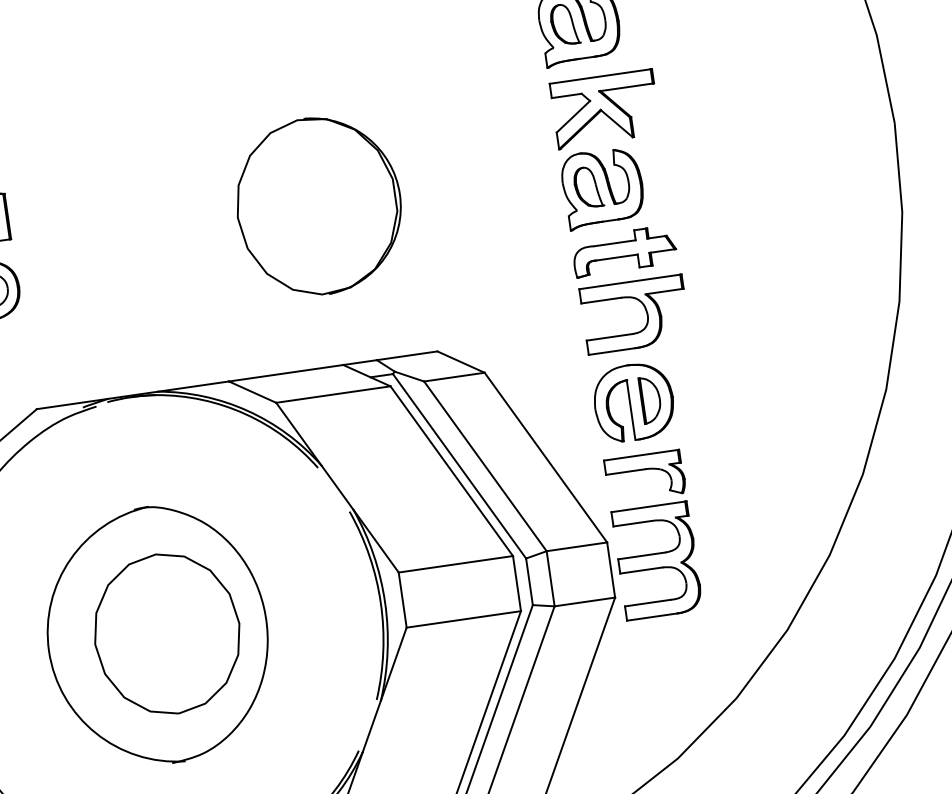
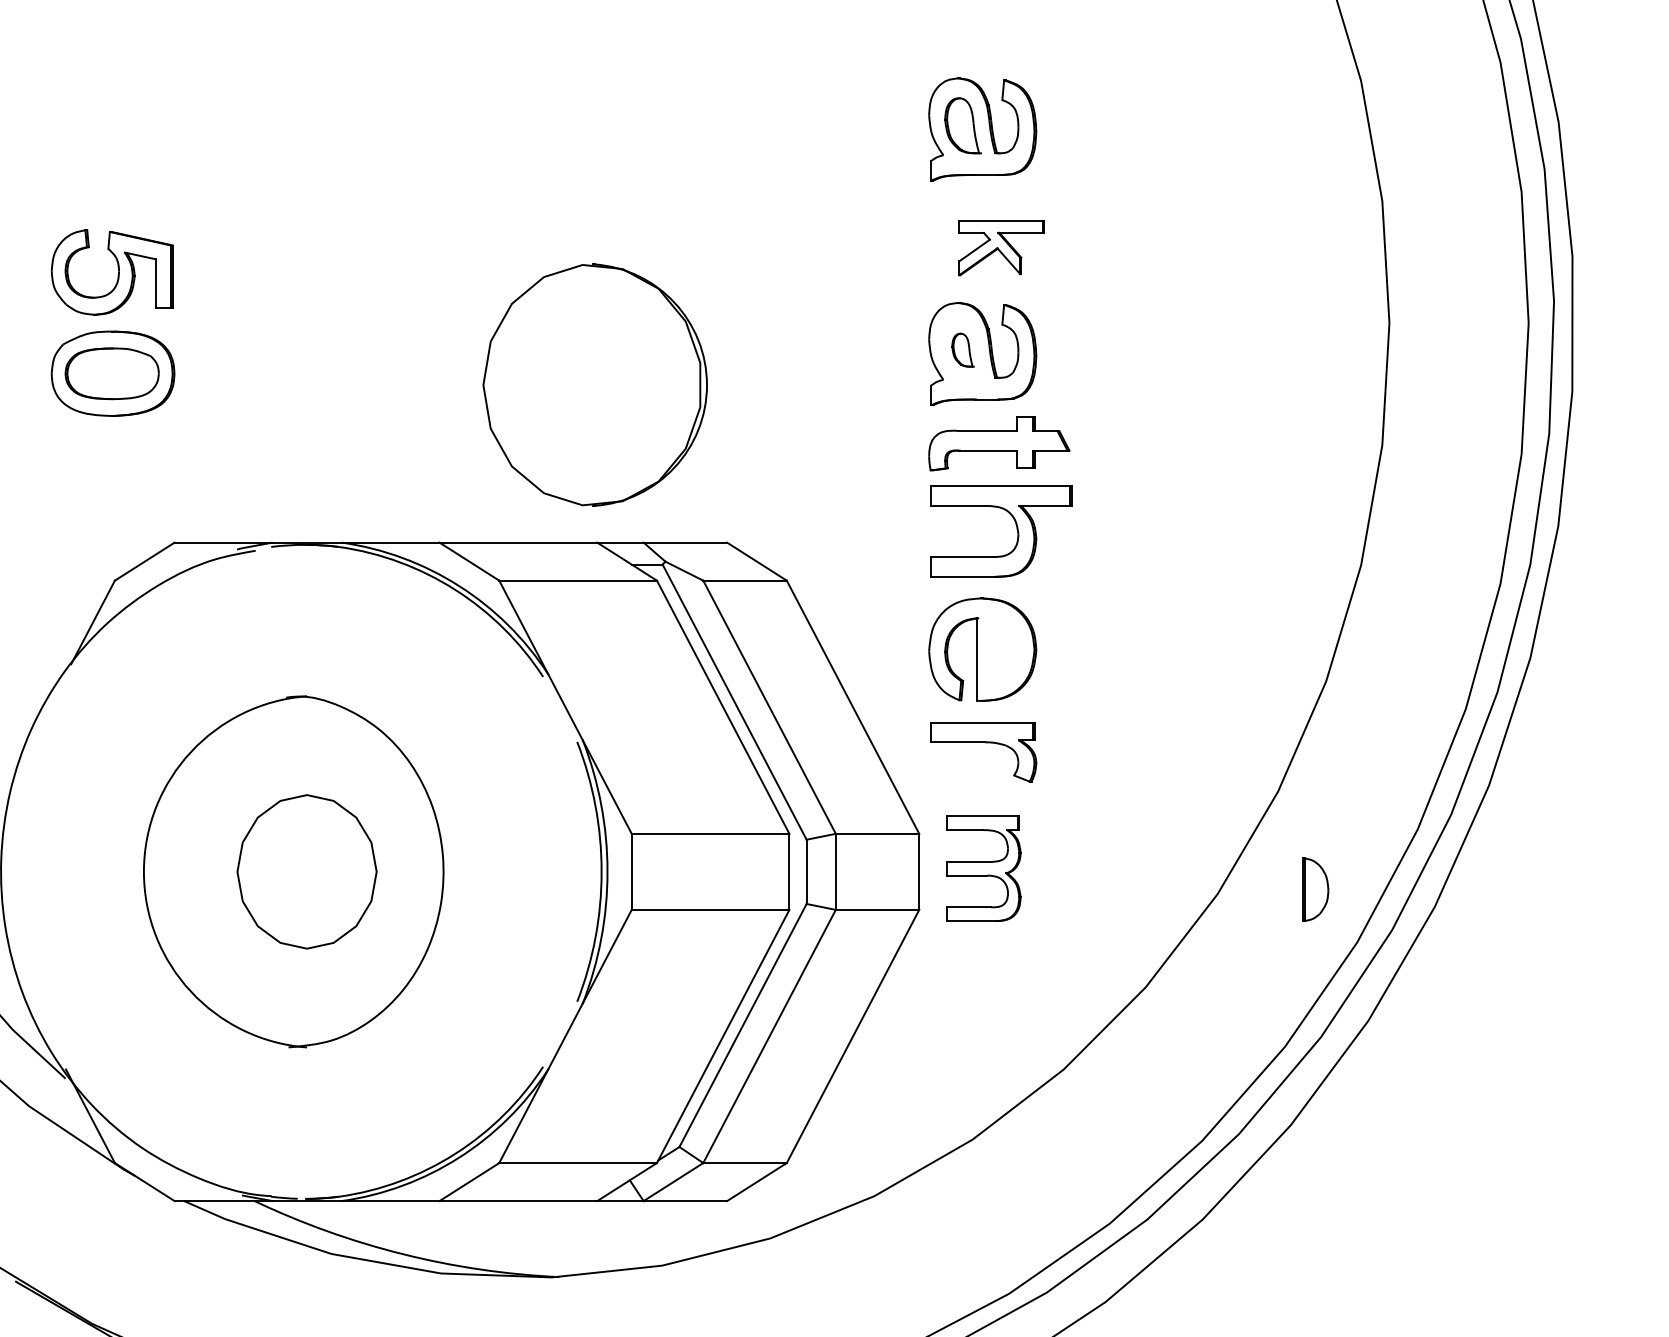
part: (605, 109) -> (1001, 248), size x0.6
part: (587, 186) -> (962, 349), size x0.6
part: (318, 205) -> (594, 384), moved
part: (650, 399) -> (1315, 889), moved
part: (657, 560) -> (983, 868), size x0.7
part: (166, 633) -> (306, 871), size x0.7

